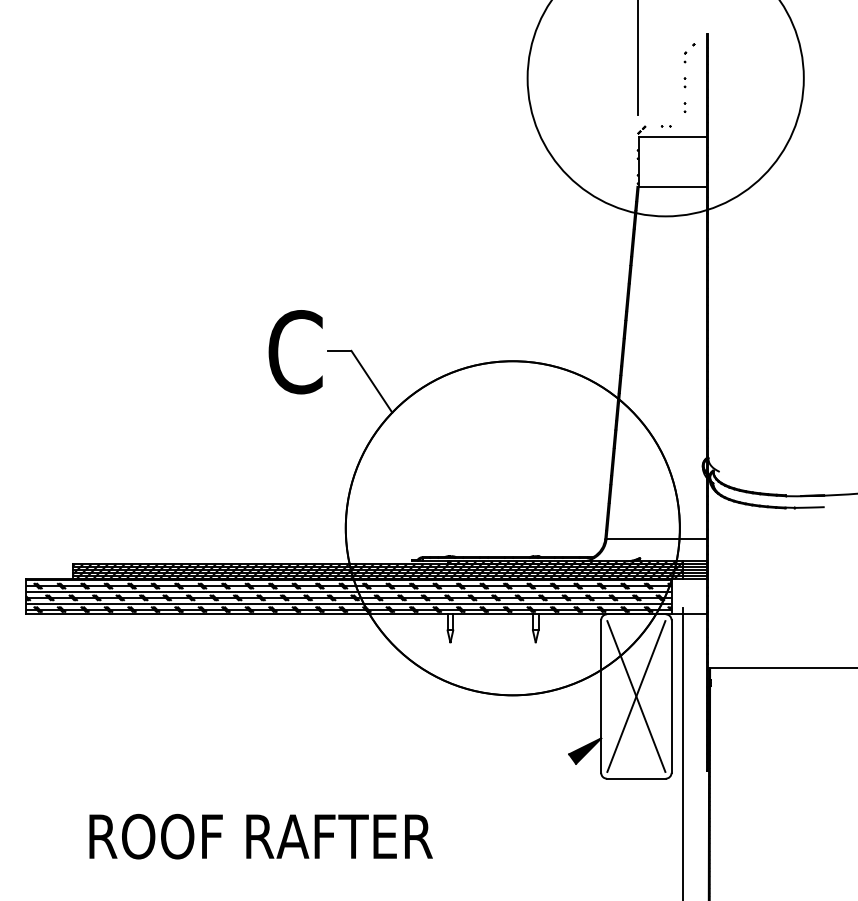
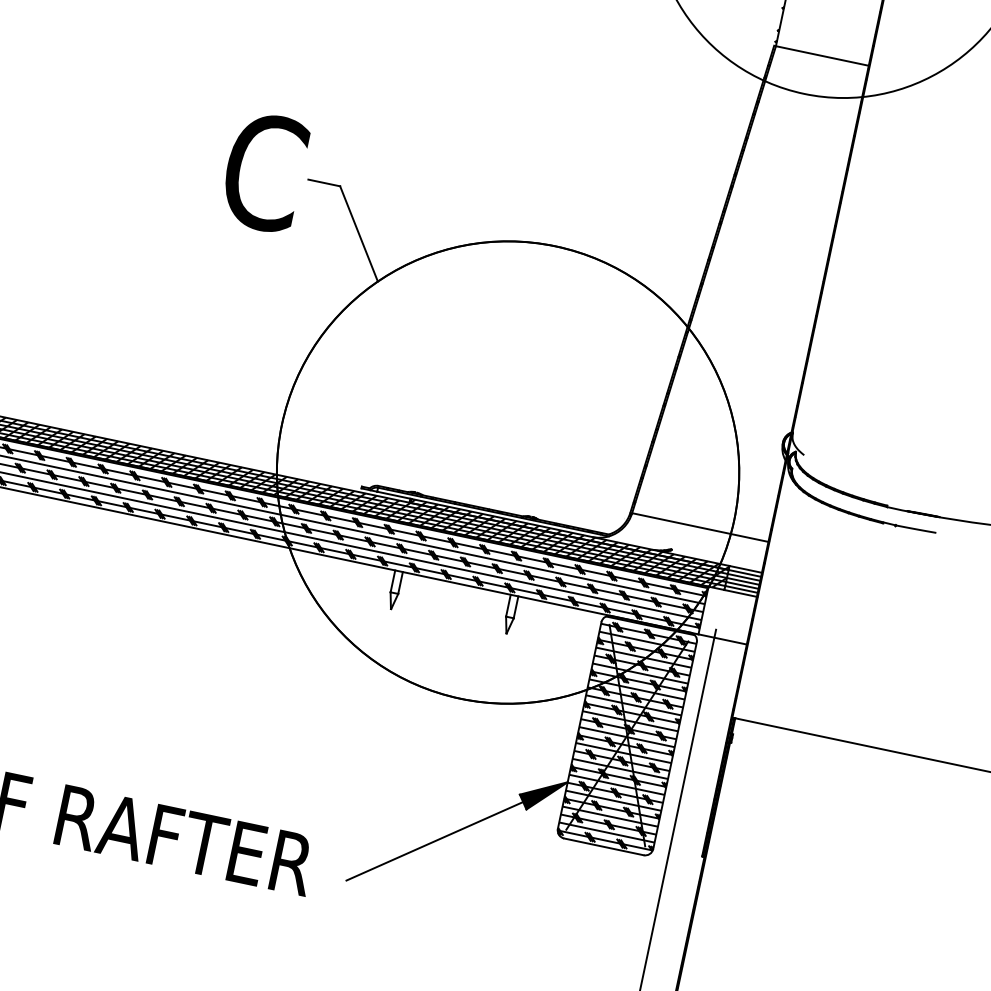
hatch: (636, 695) -> (627, 734), added
line: (515, 799) -> (434, 840), added

